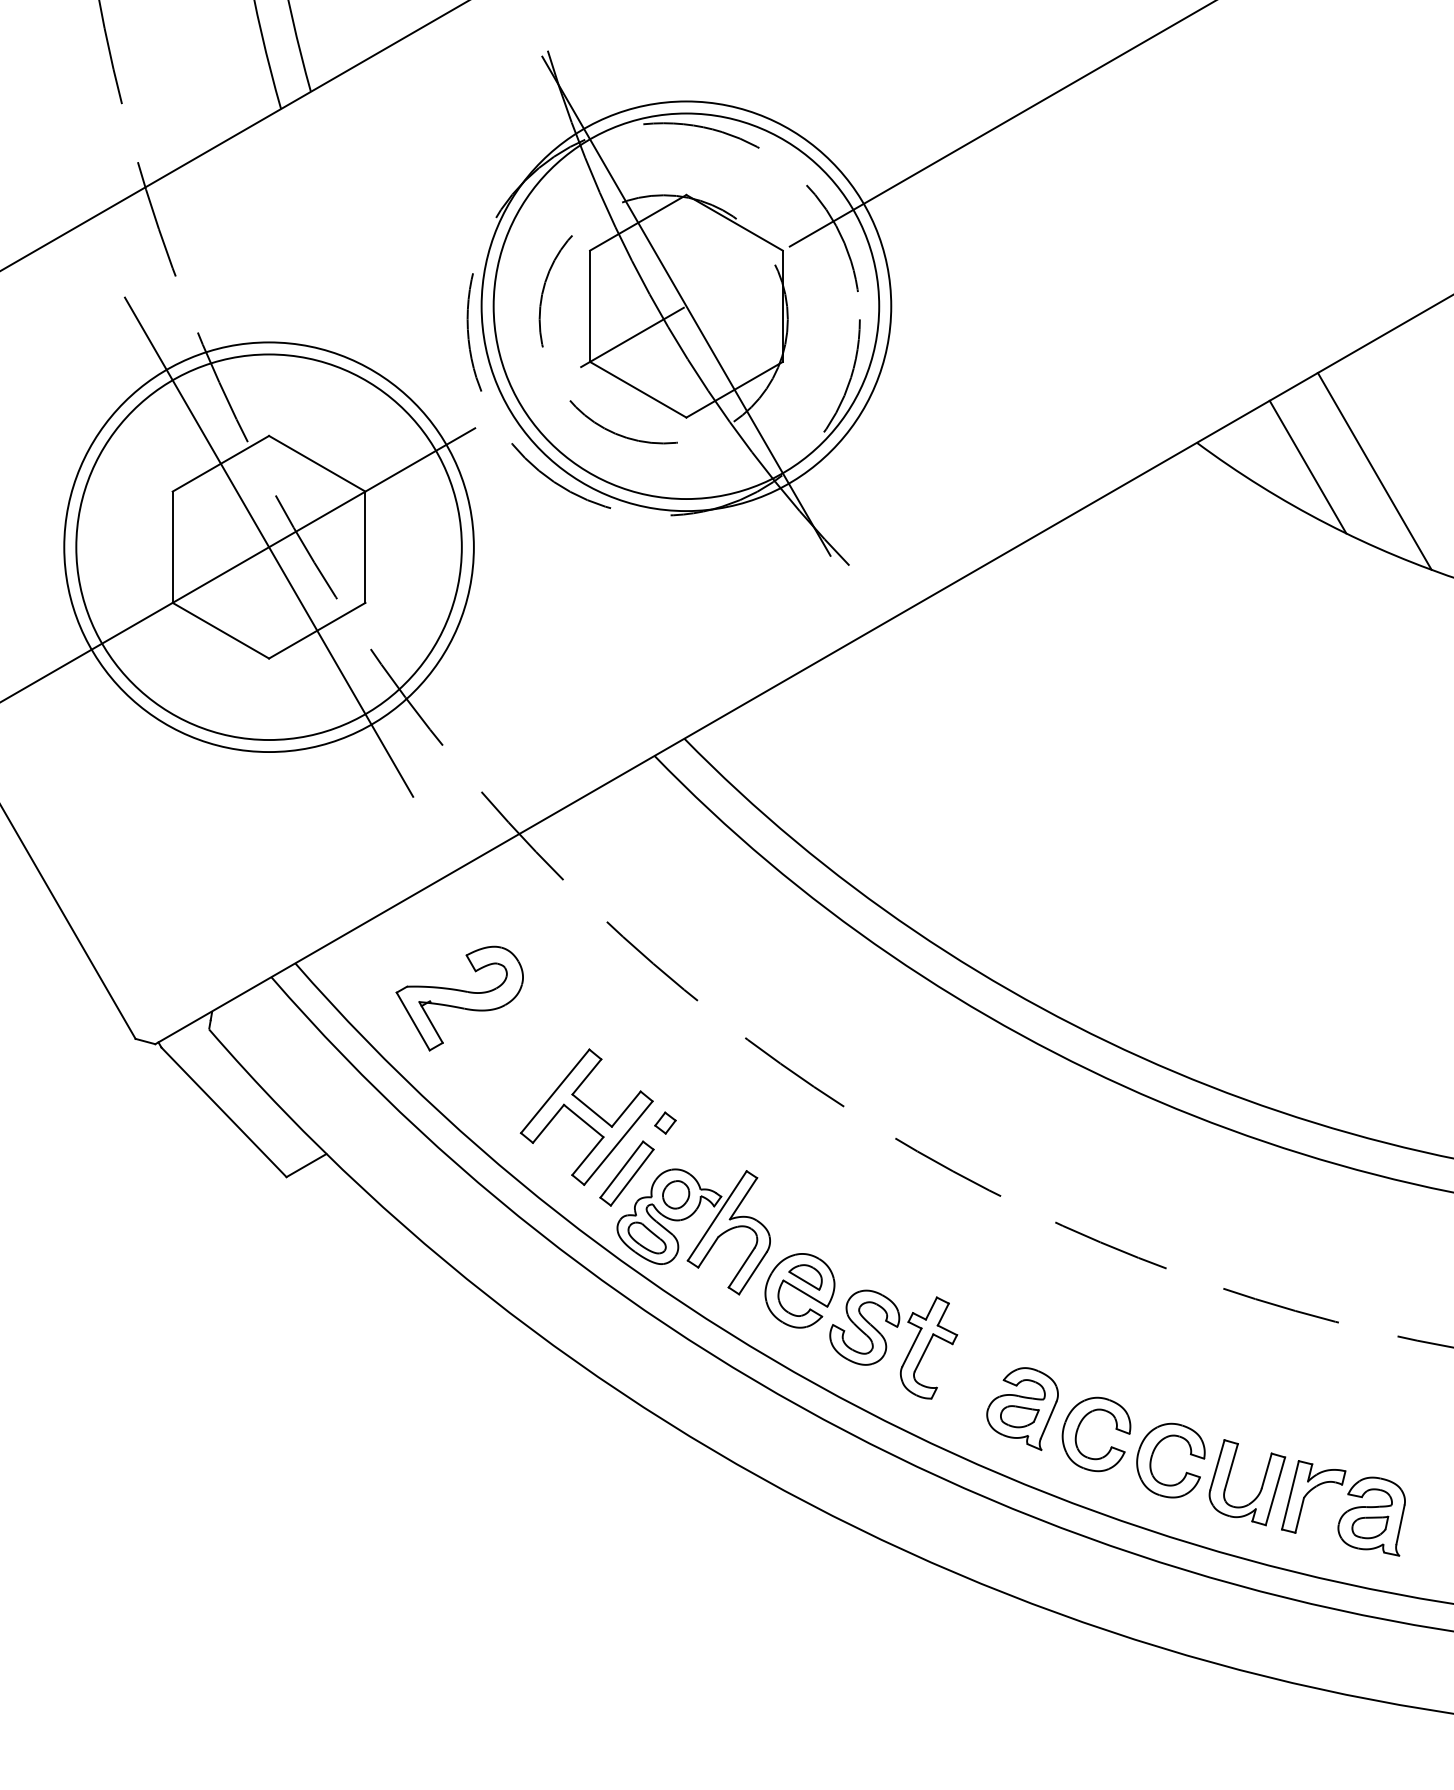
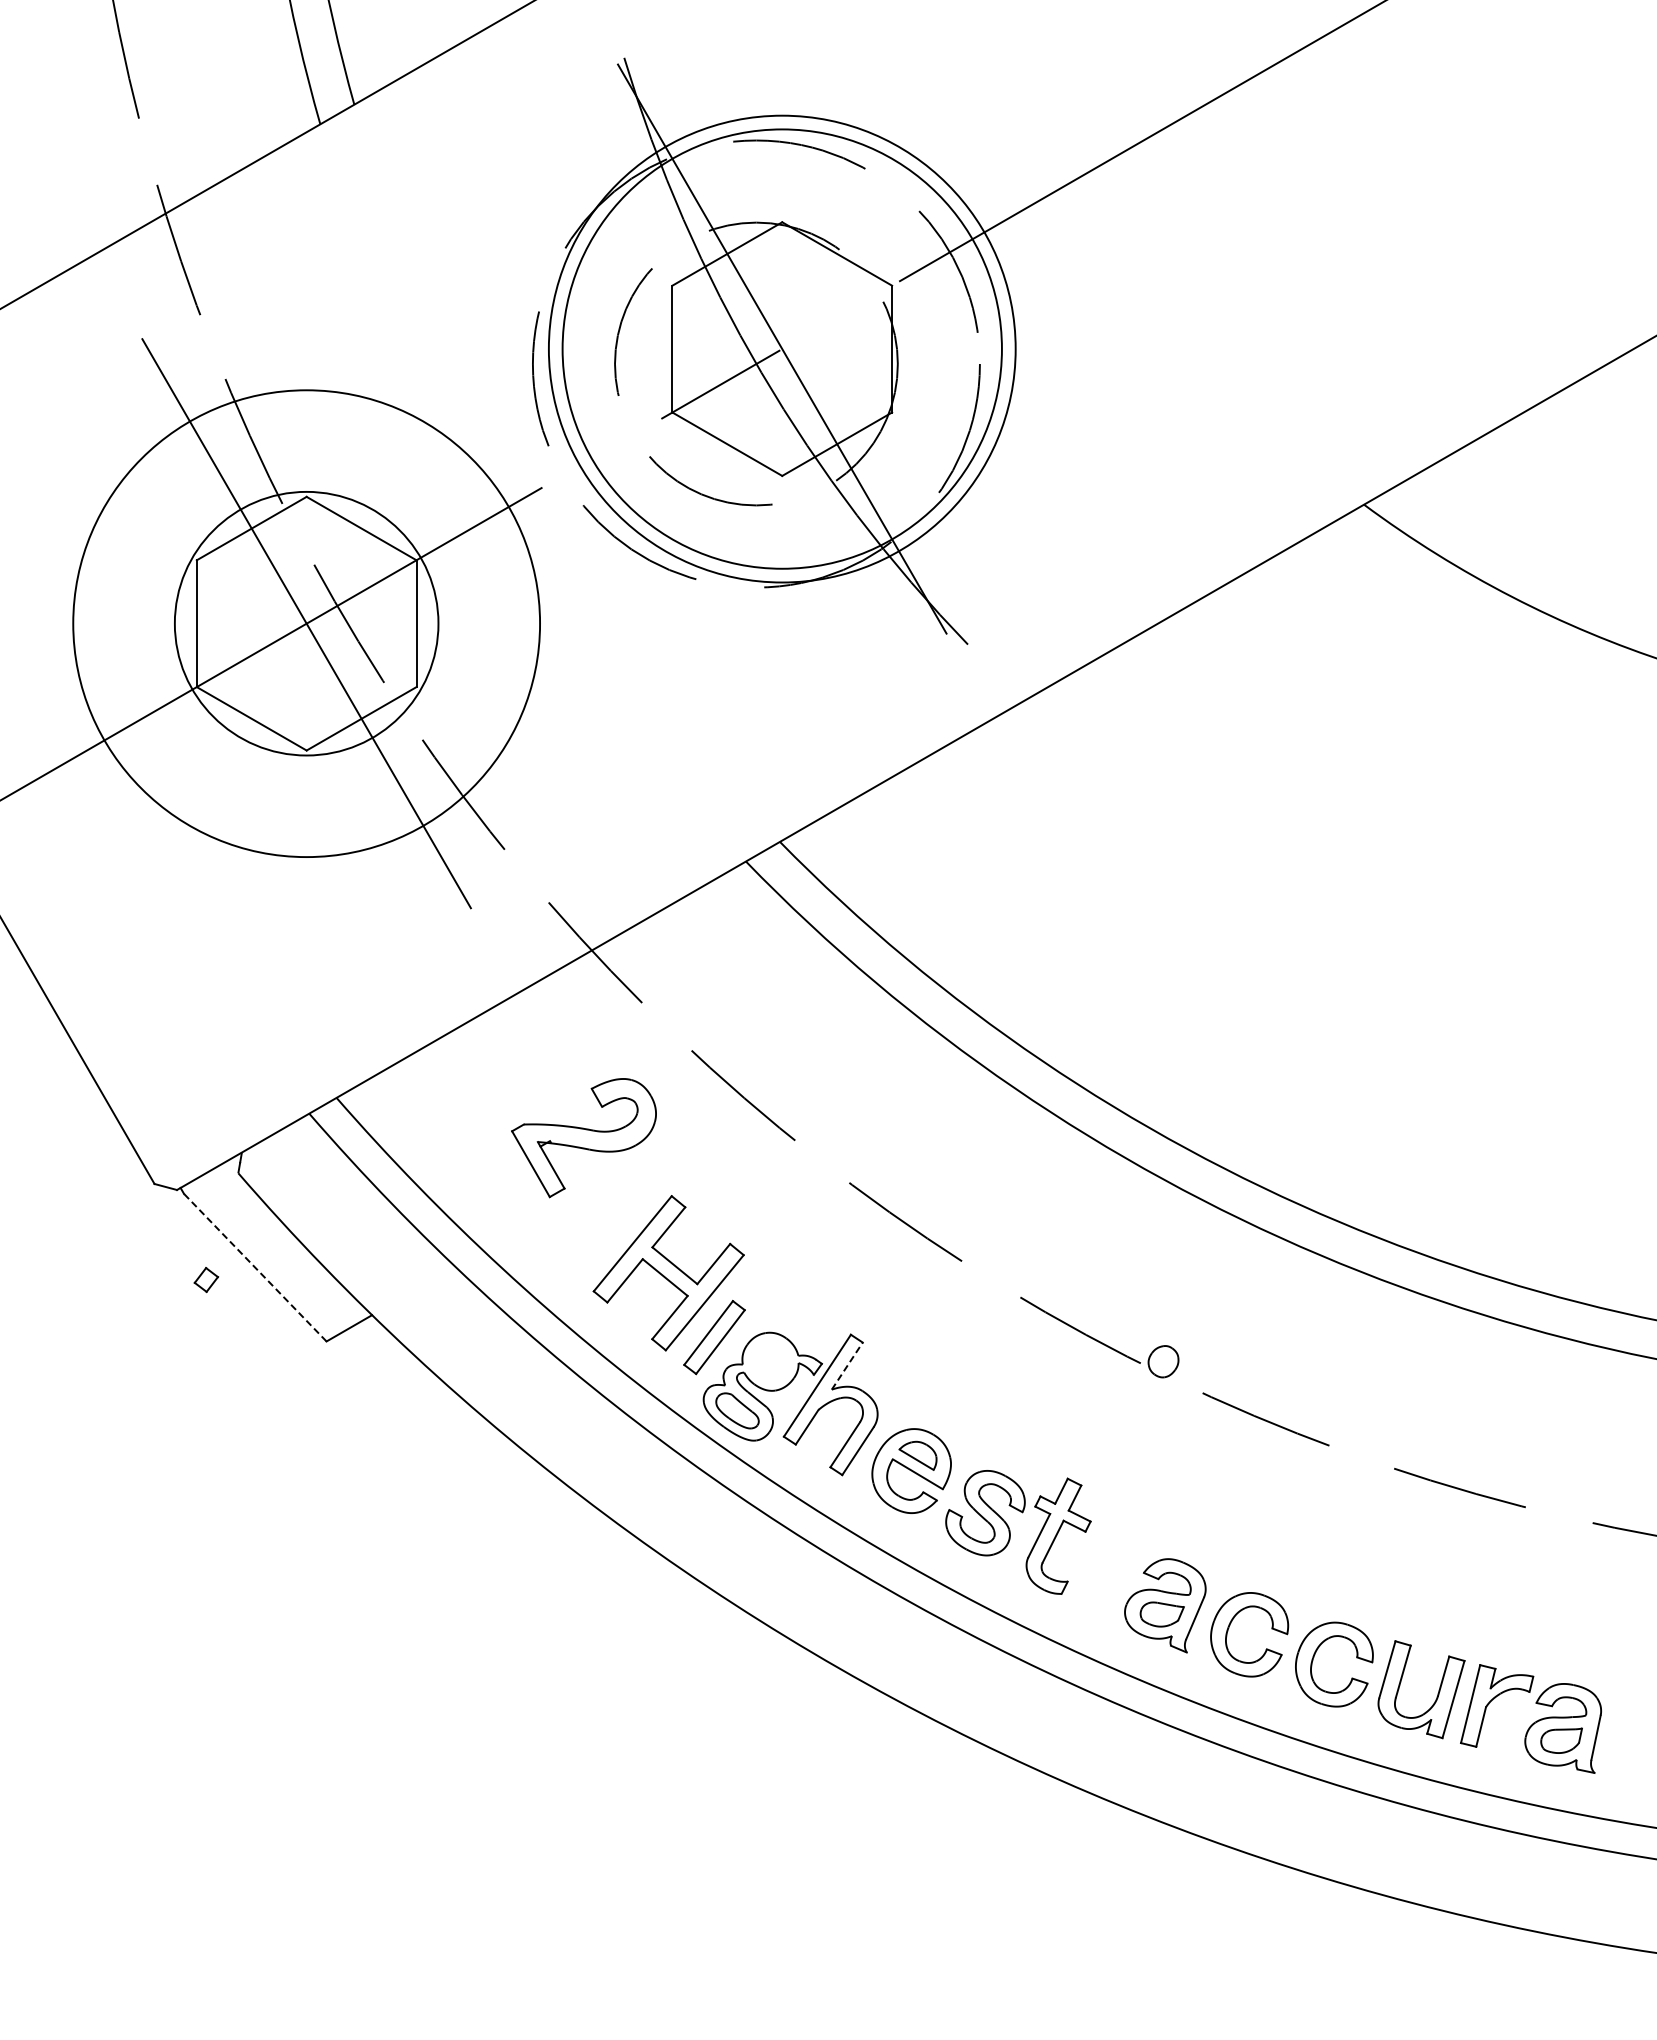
line: (1307, 466) -> (1490, 531), removed
line: (1374, 471) -> (1566, 537), removed
circle: (268, 547) -> (306, 623), size x0.6
part: (459, 998) -> (583, 1138), moved
line: (224, 1112) -> (255, 1267), solid -> dashed
part: (665, 1123) -> (206, 1280), moved
part: (676, 1194) -> (1163, 1361), moved
line: (743, 1198) -> (847, 1365), solid -> dashed

